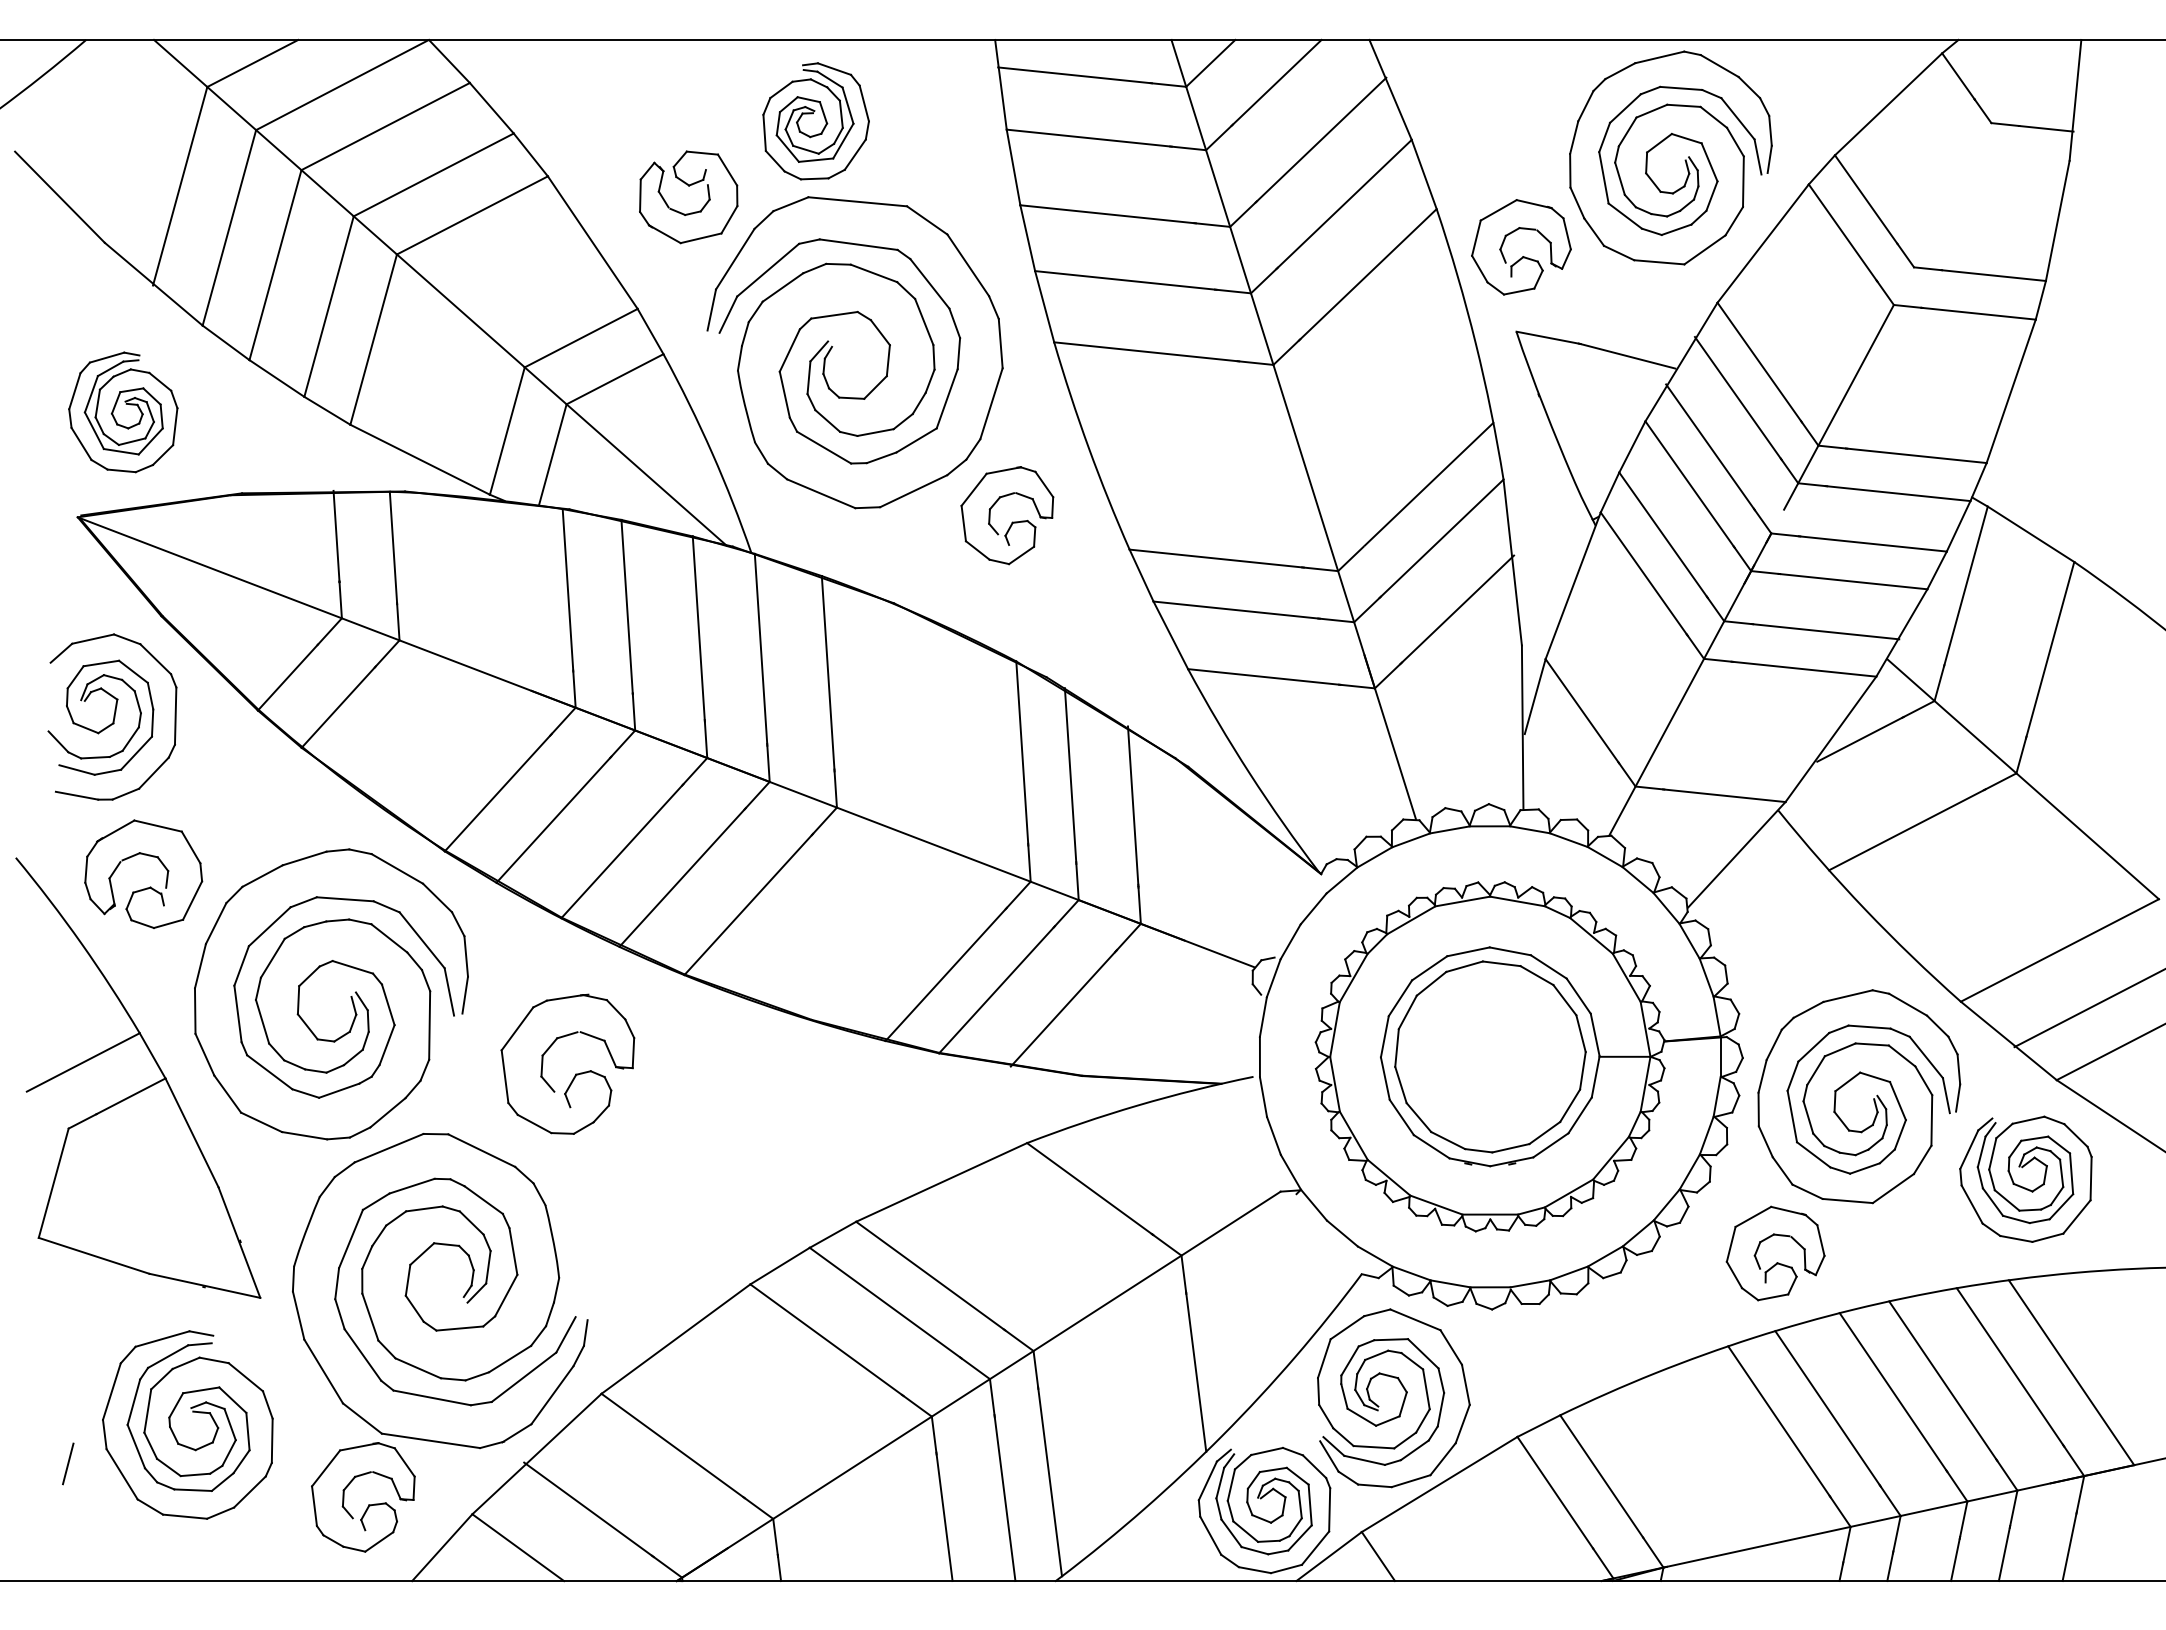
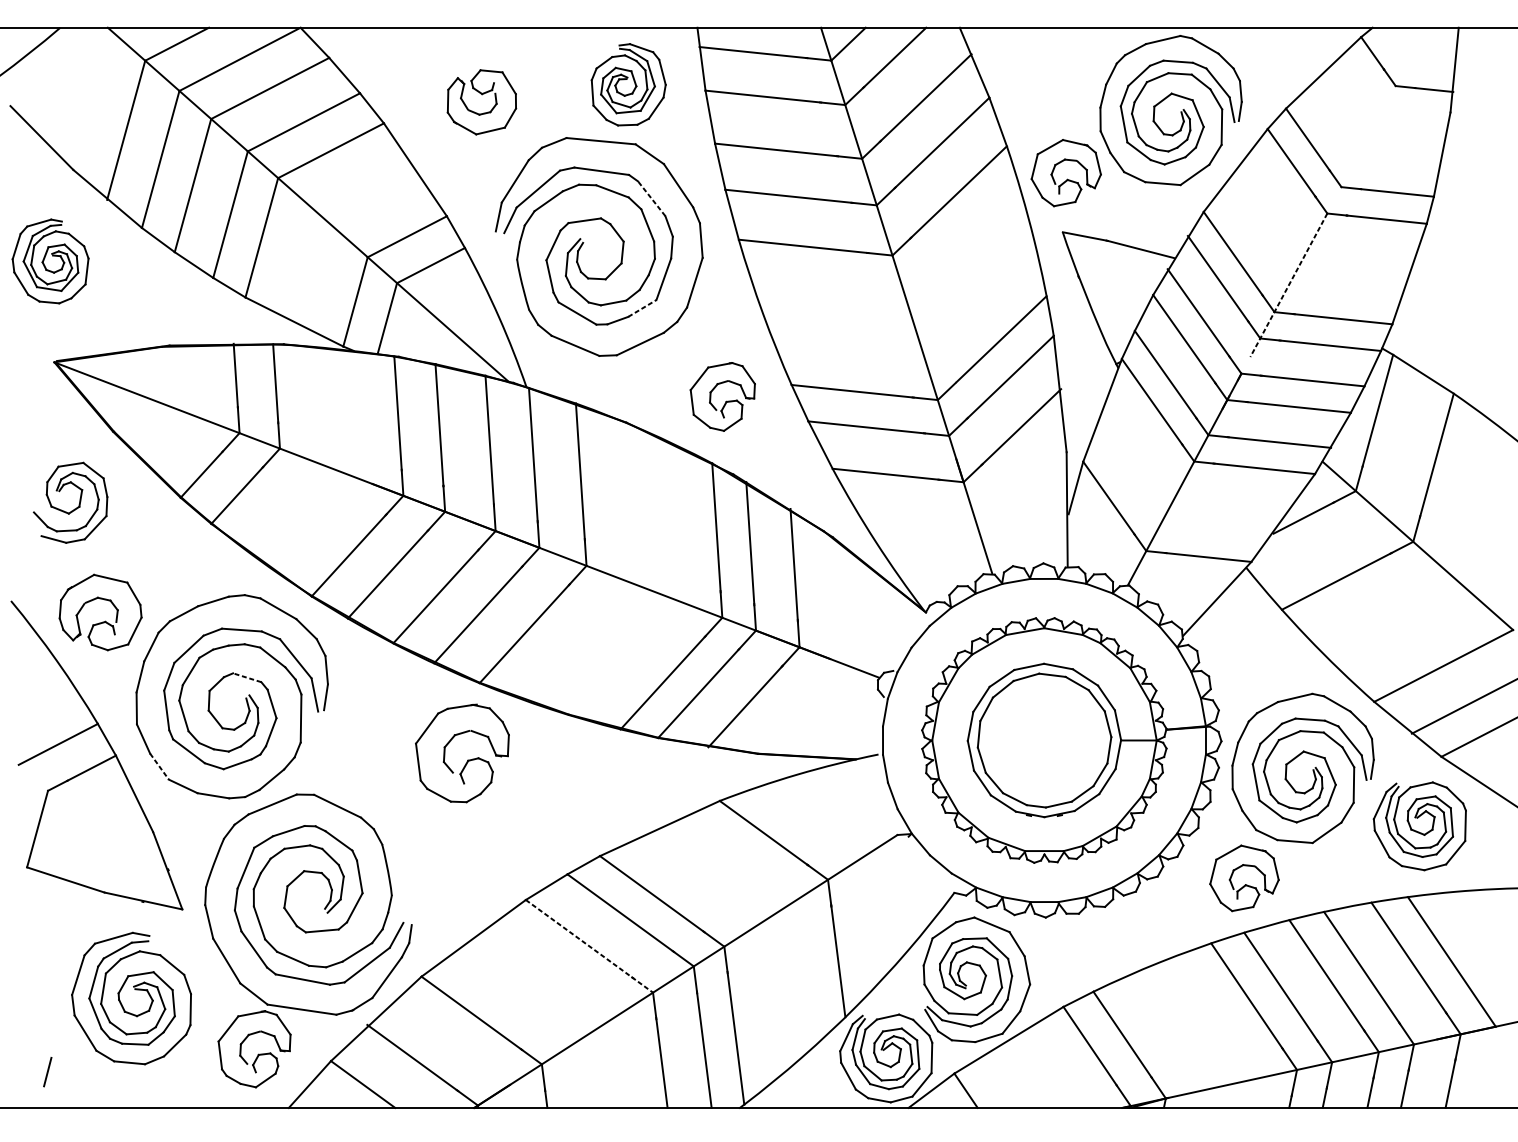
part: (813, 114) -> (626, 80), moved
part: (688, 186) -> (481, 94), moved
line: (929, 283) -> (651, 198), solid -> dashed
part: (125, 404) -> (52, 255), moved
line: (1838, 407) -> (1288, 285), solid -> dashed
line: (917, 440) -> (643, 308), solid -> dashed
part: (1012, 521) -> (726, 401), moved
part: (174, 716) -> (122, 501), removed
line: (352, 967) -> (246, 677), solid -> dashed
part: (575, 1073) -> (467, 759), moved
line: (227, 1094) -> (159, 766), solid -> dashed
line: (841, 1350) -> (589, 946), solid -> dashed
line: (68, 1463) -> (47, 1071), moved

